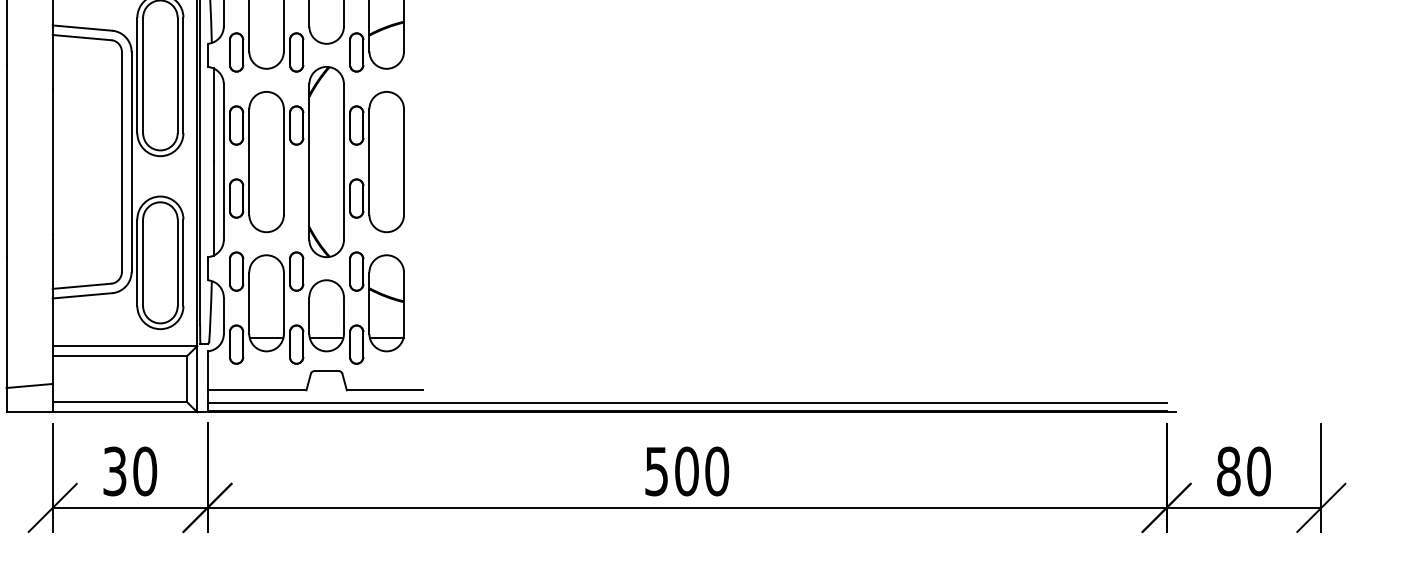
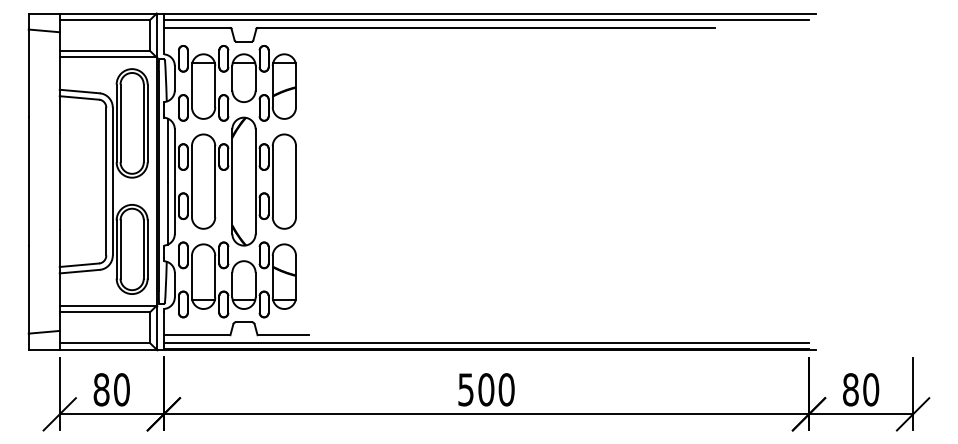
text: (114, 471) -> (101, 389), 30 -> 80

